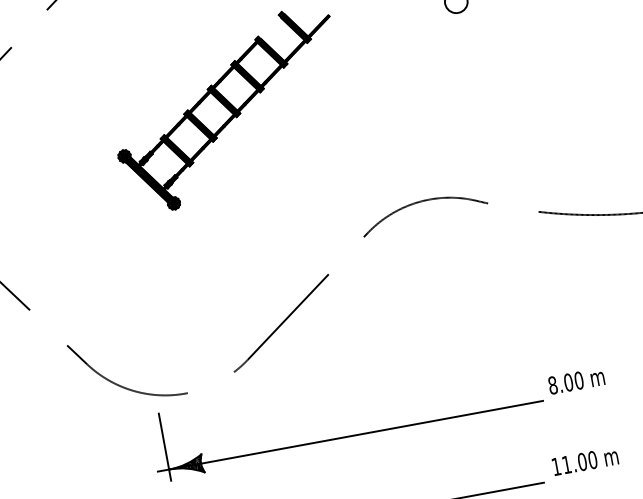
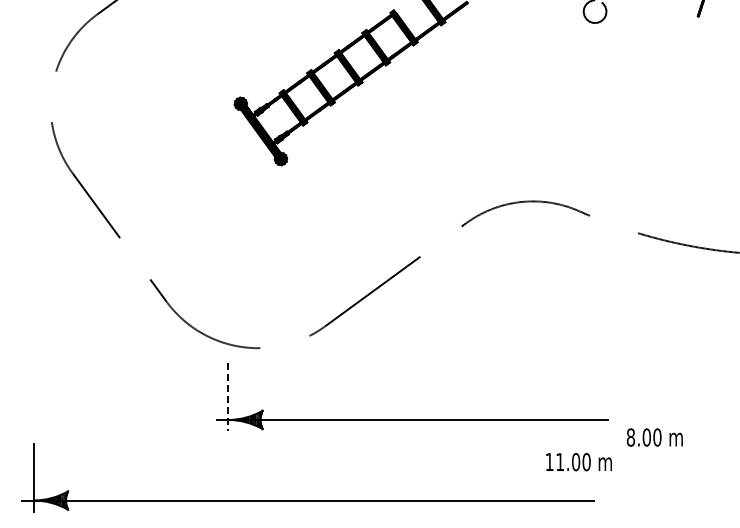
text: (576, 381) -> (654, 437), moved
line: (165, 447) -> (228, 397), solid -> dashed
text: (584, 461) -> (578, 462), moved

